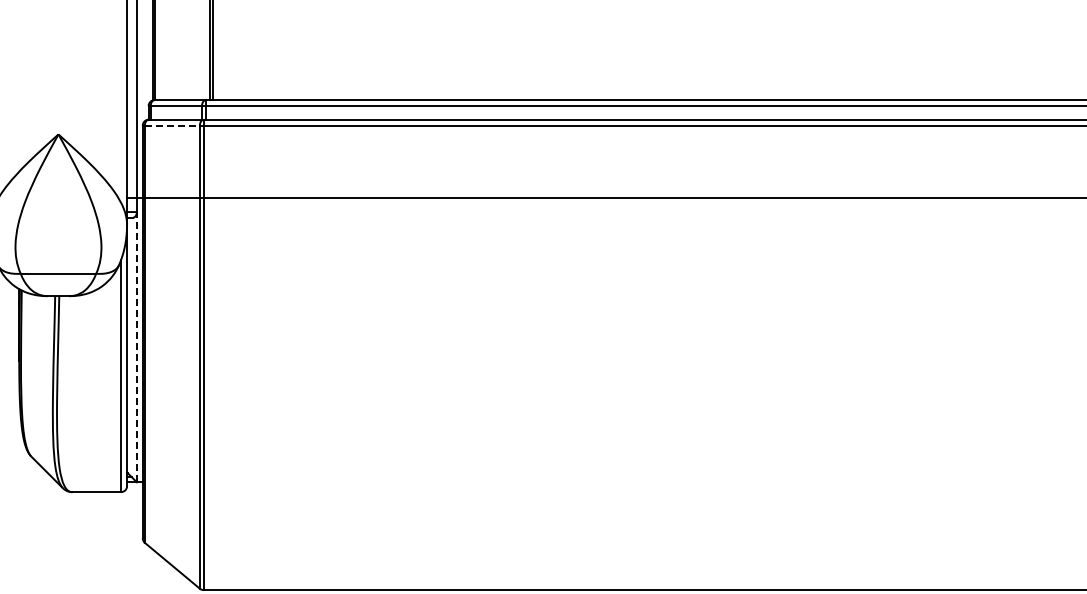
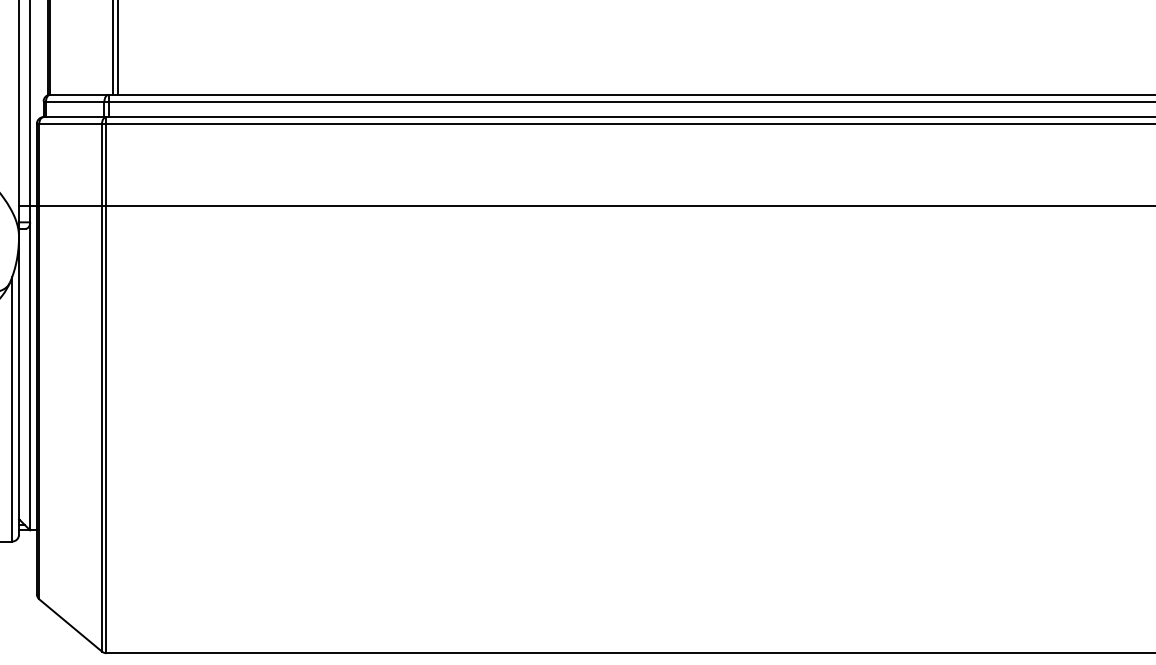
line: (172, 125) -> (70, 123), dashed -> solid
line: (136, 346) -> (29, 375), dashed -> solid

